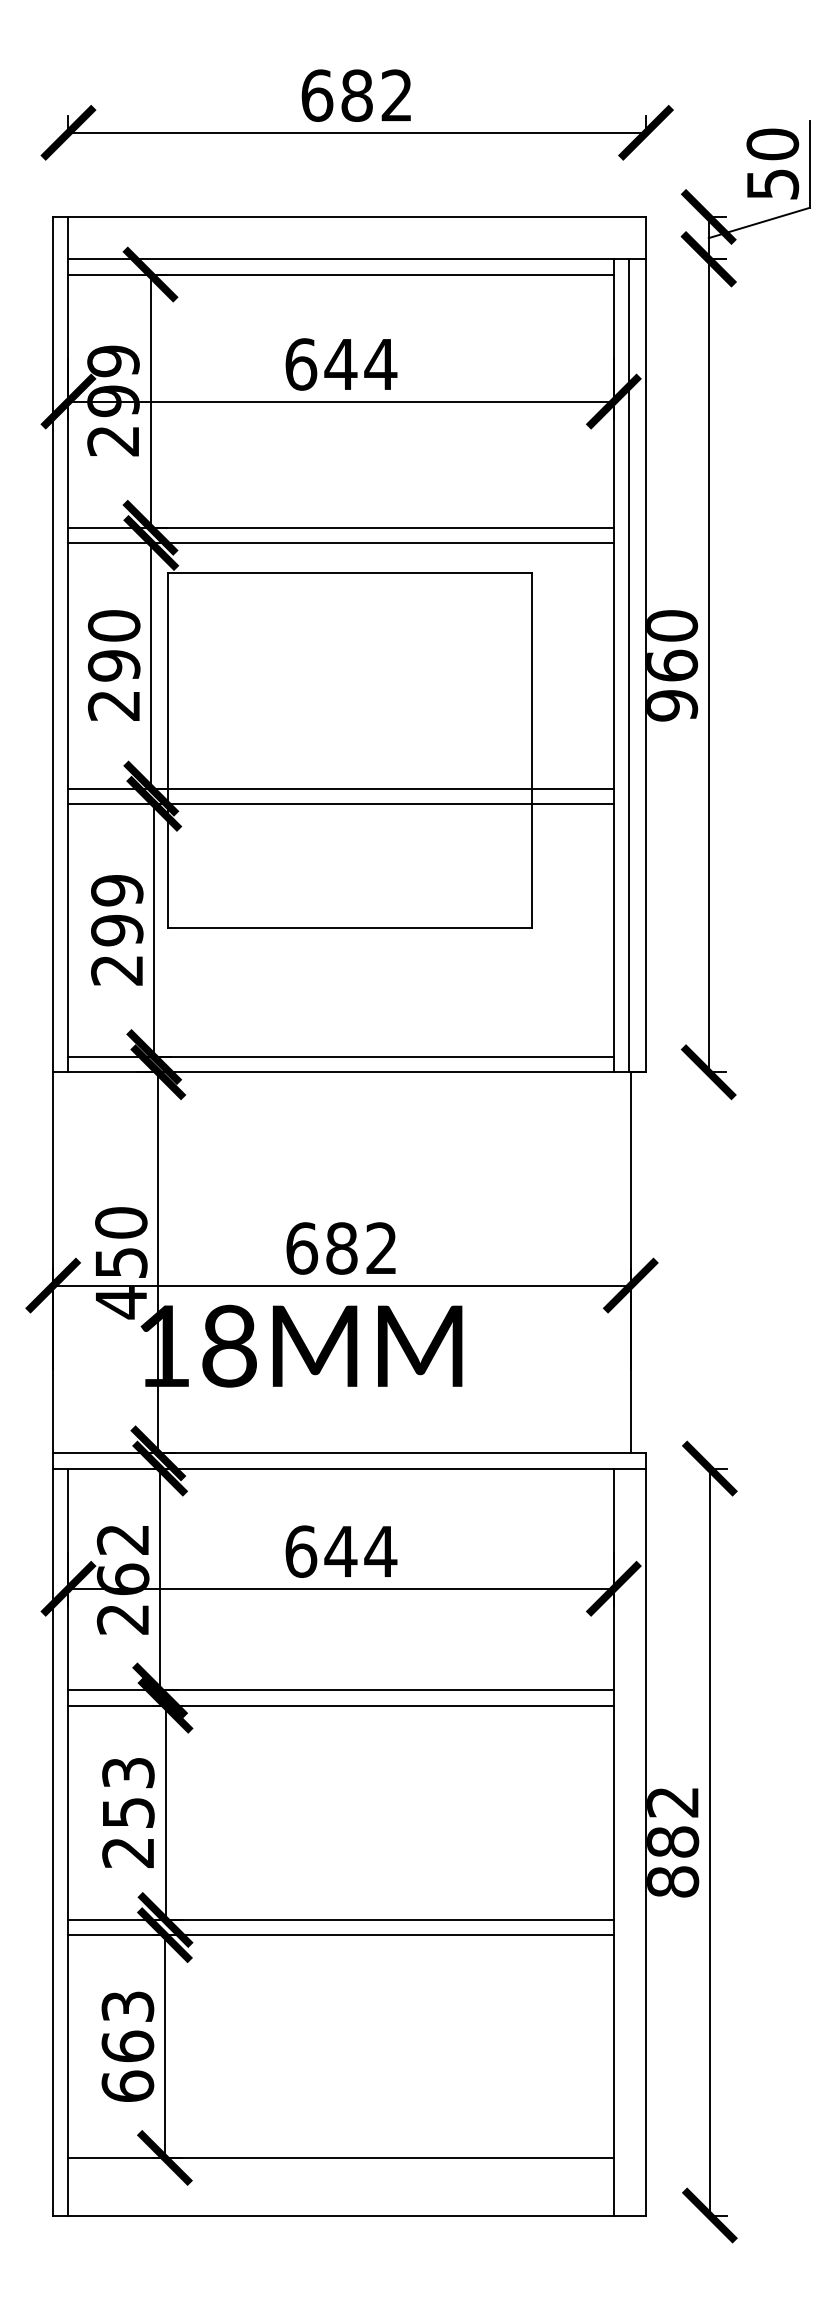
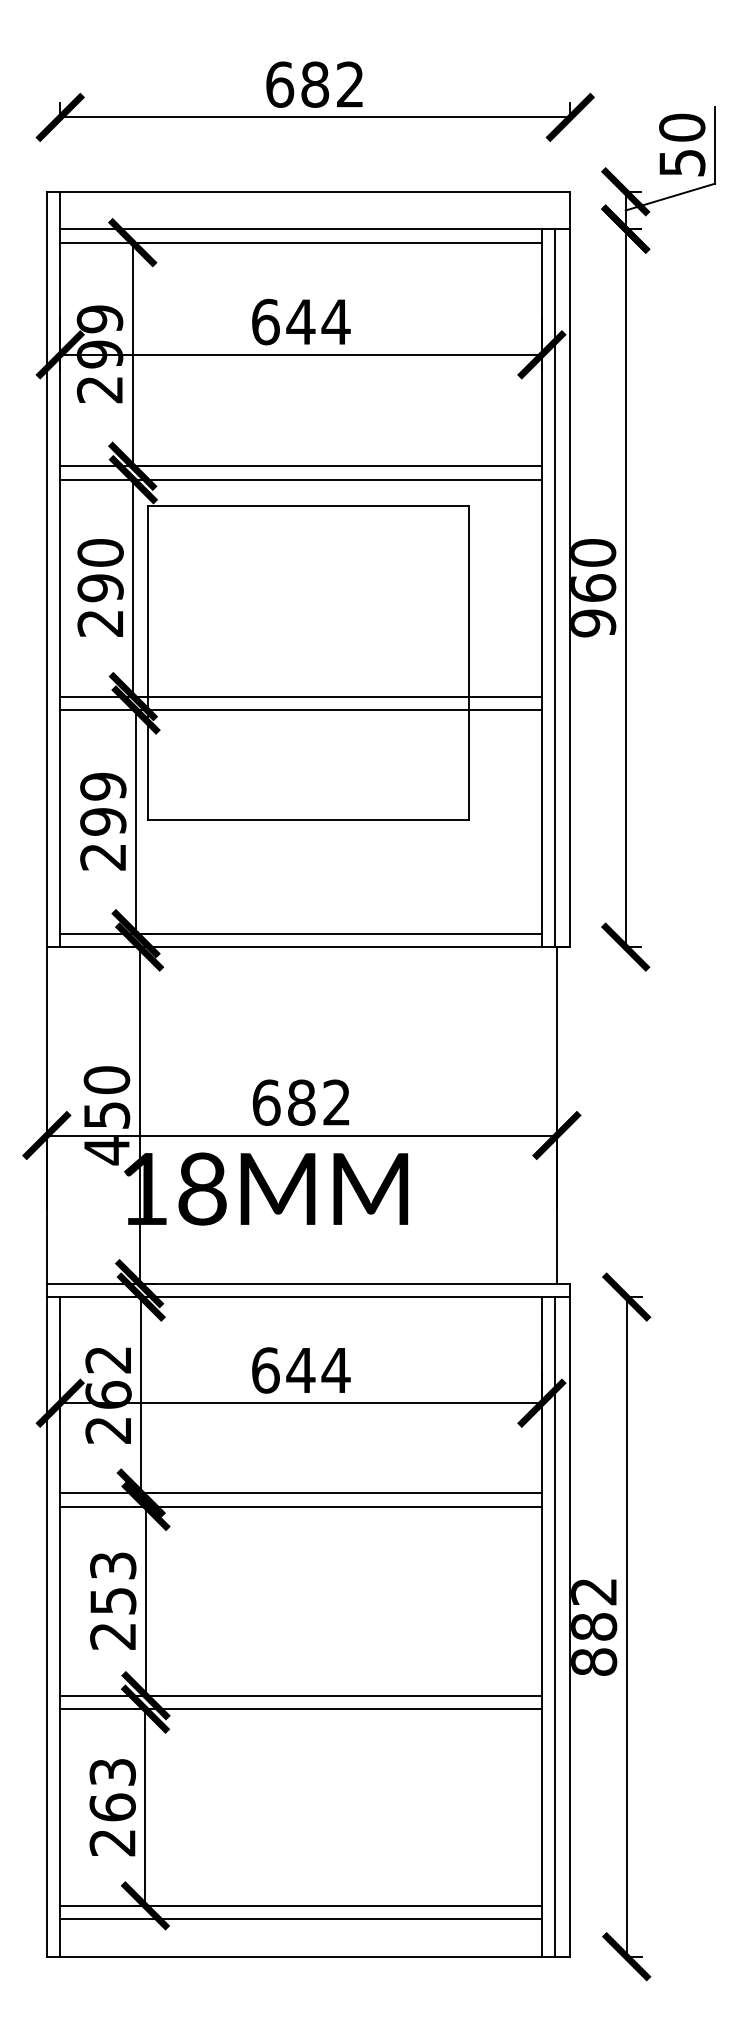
line: (629, 1841) -> (555, 1626), added
text: (127, 2085) -> (112, 1841), 663 -> 263
line: (340, 2173) -> (300, 1919), added

